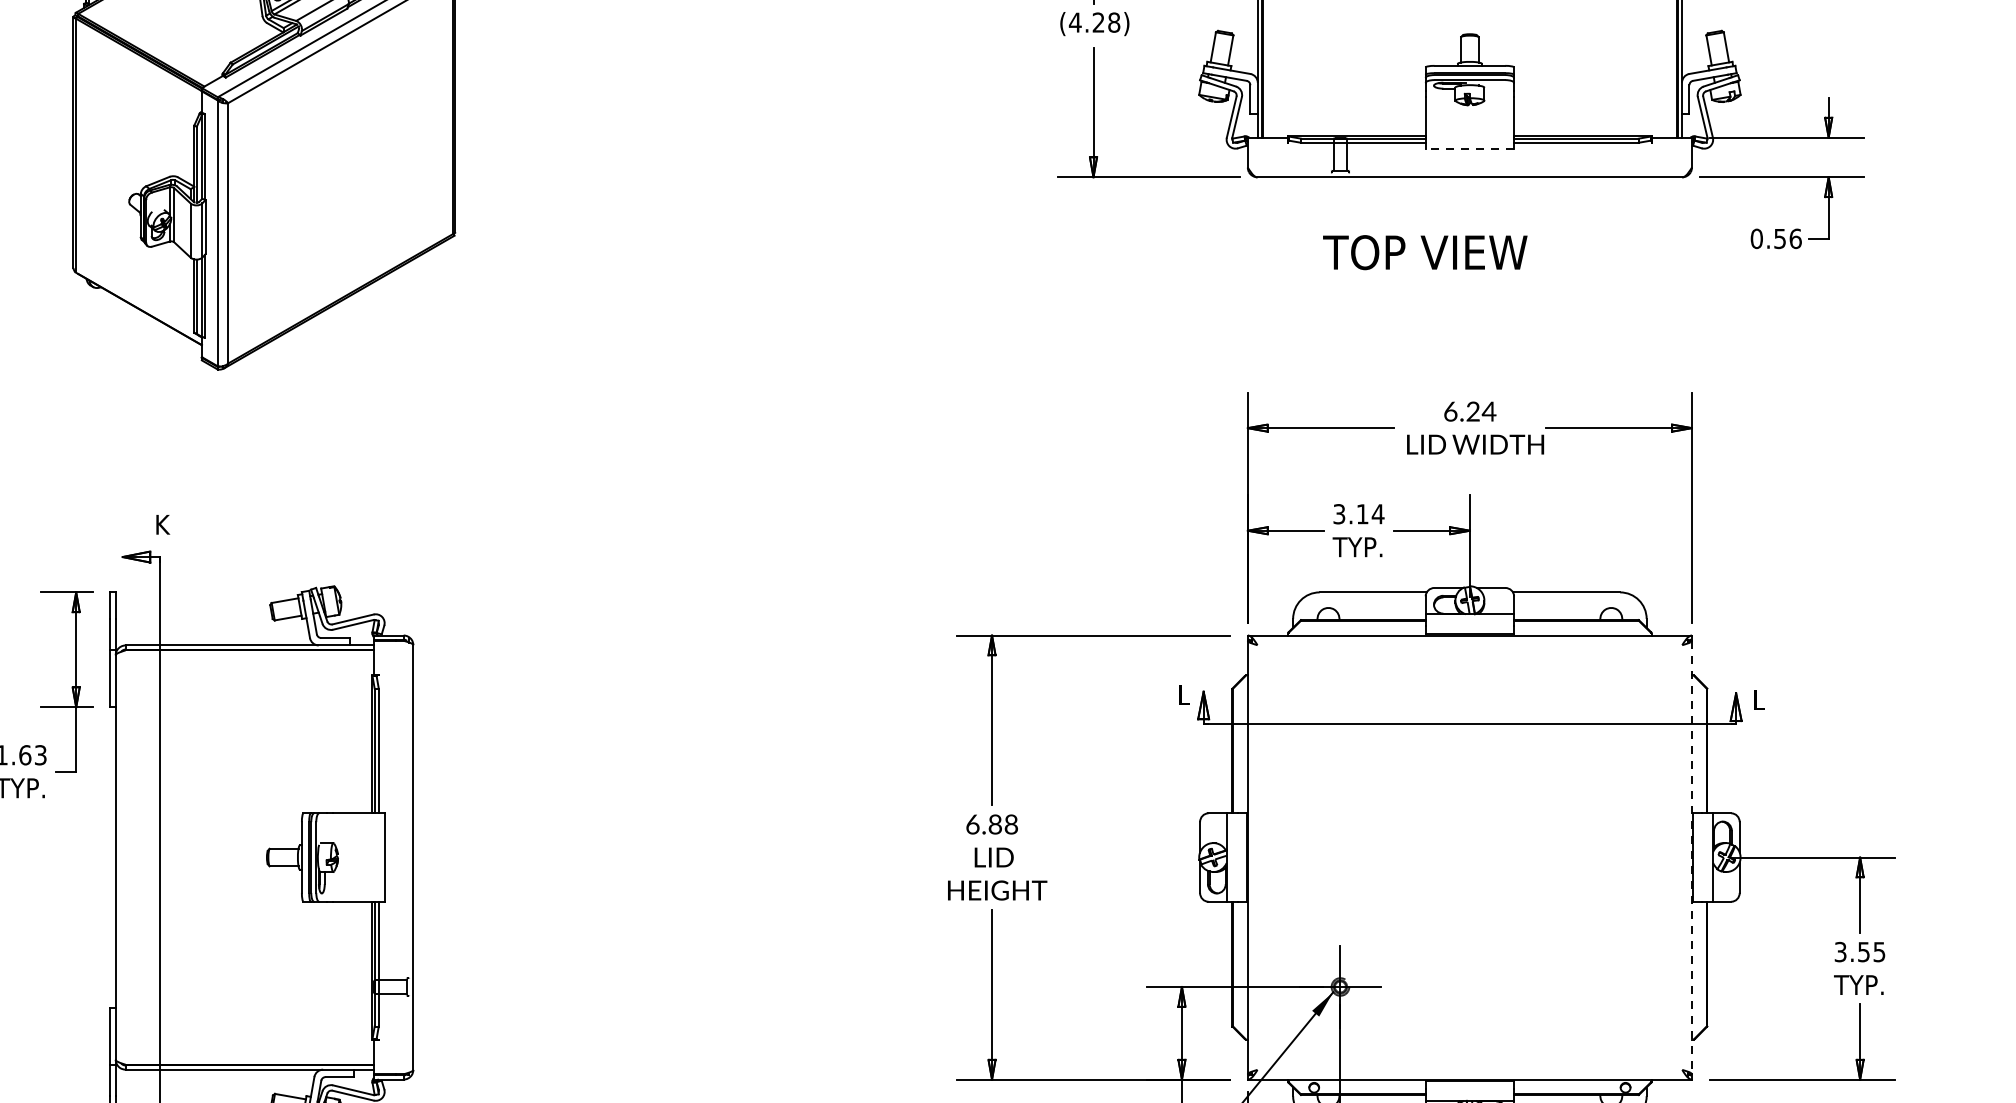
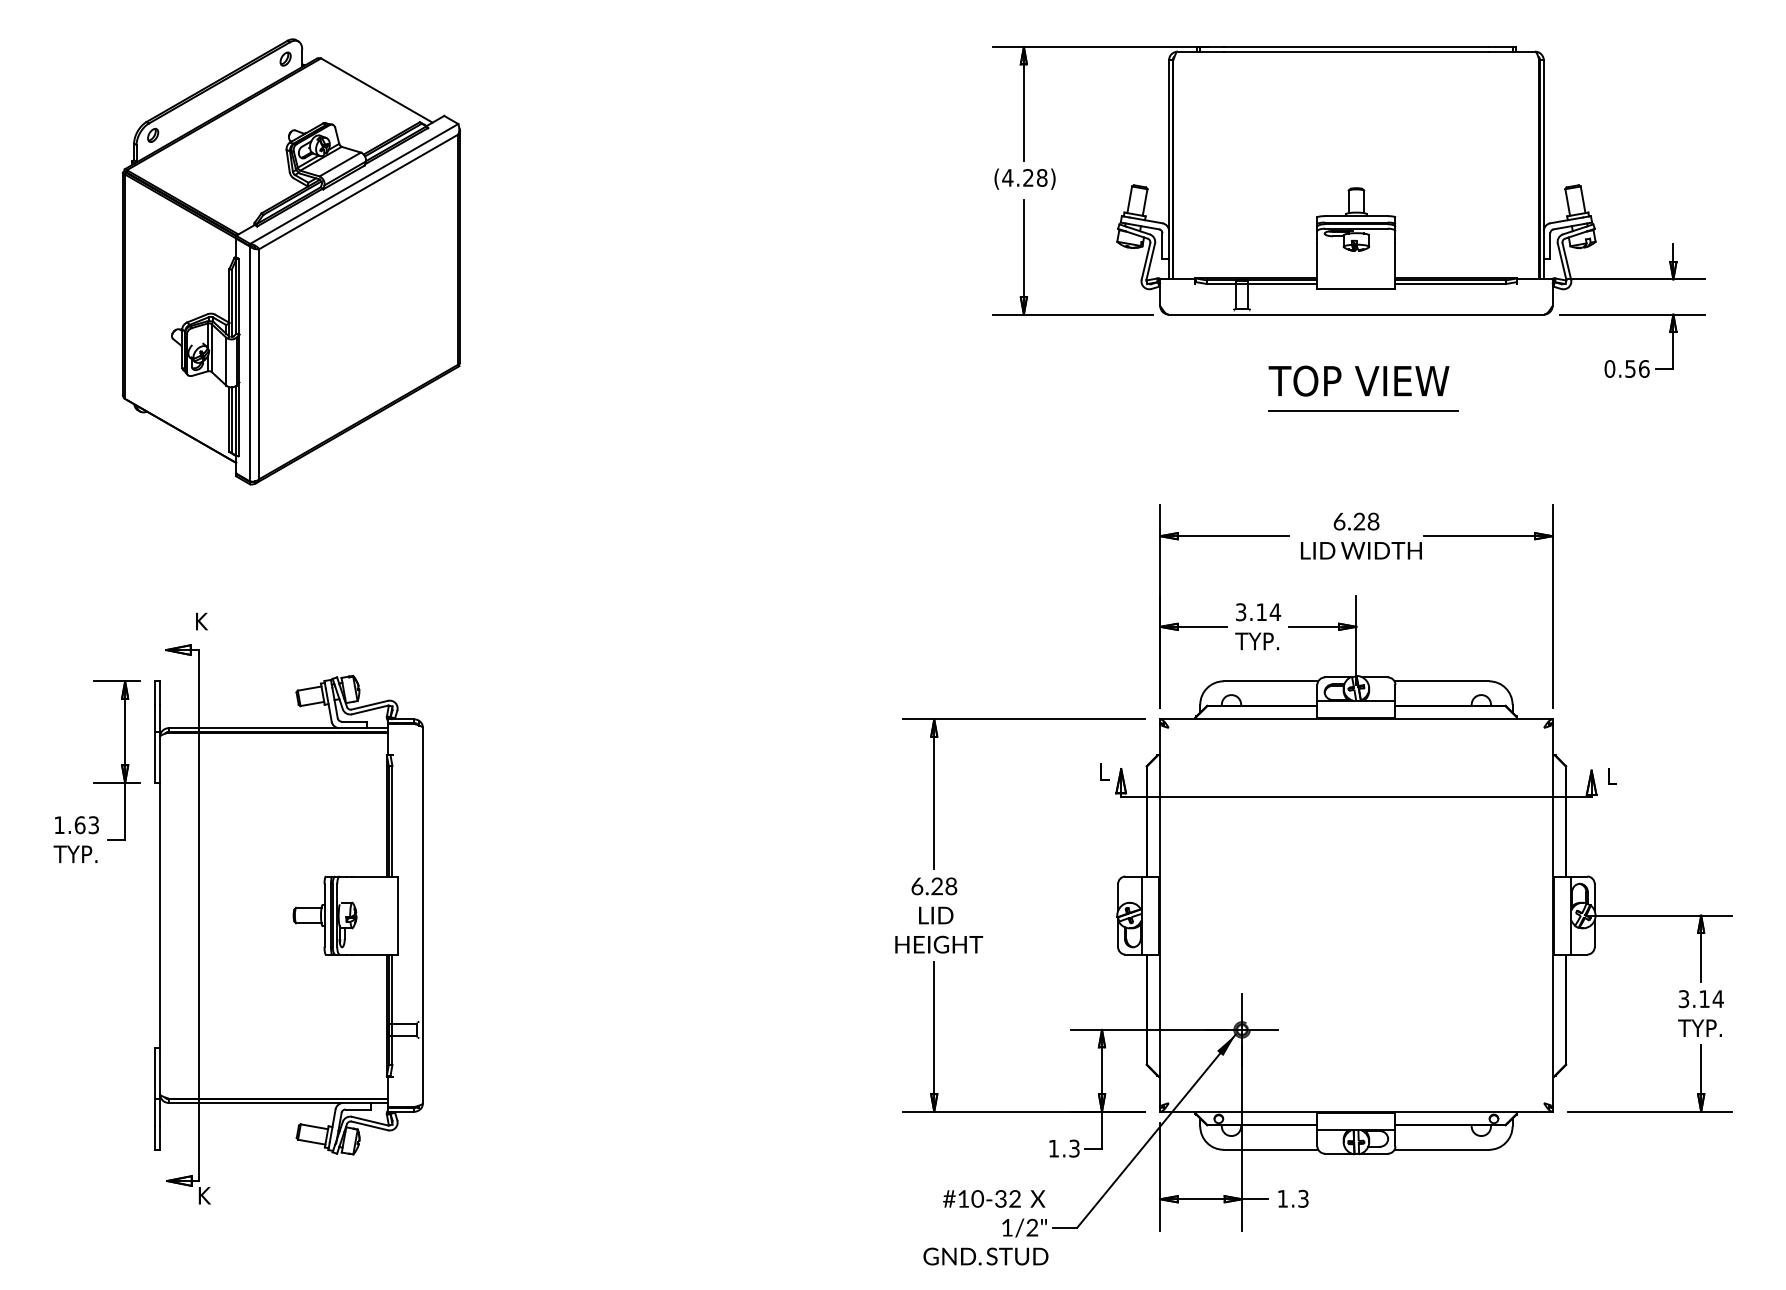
line: (1468, 148) -> (1355, 289), dashed -> solid
text: (1424, 251) -> (1358, 380), moved
line: (1476, 285) -> (1362, 410), added
text: (1488, 411) -> (1372, 521), 6.24 -> 6.28
text: (995, 825) -> (937, 887), 6.88 -> 6.28
line: (1691, 858) -> (1552, 916), dashed -> solid
text: (1871, 952) -> (1711, 999), 3.55 -> 3.14

